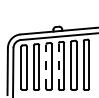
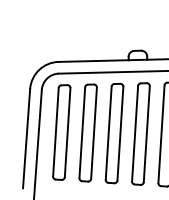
line: (46, 66) -> (109, 132), dashed -> solid
line: (58, 66) -> (134, 134), dashed -> solid

